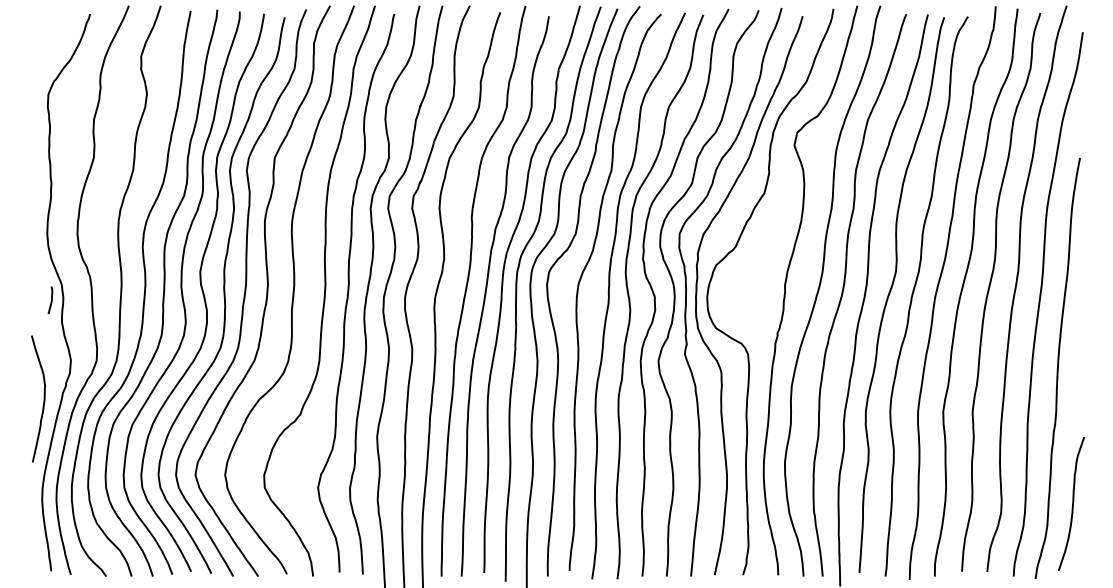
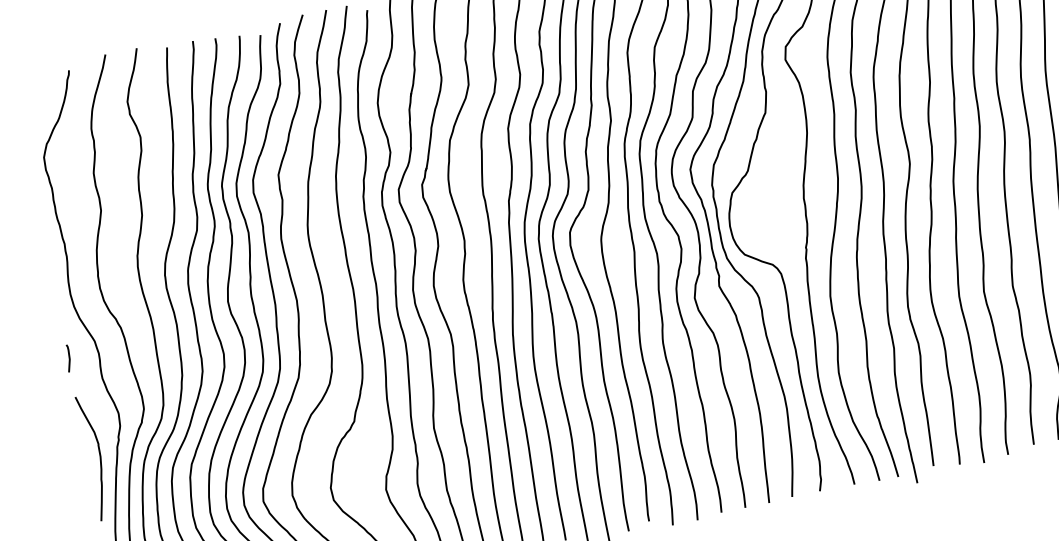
line: (50, 300) -> (68, 358), moved

